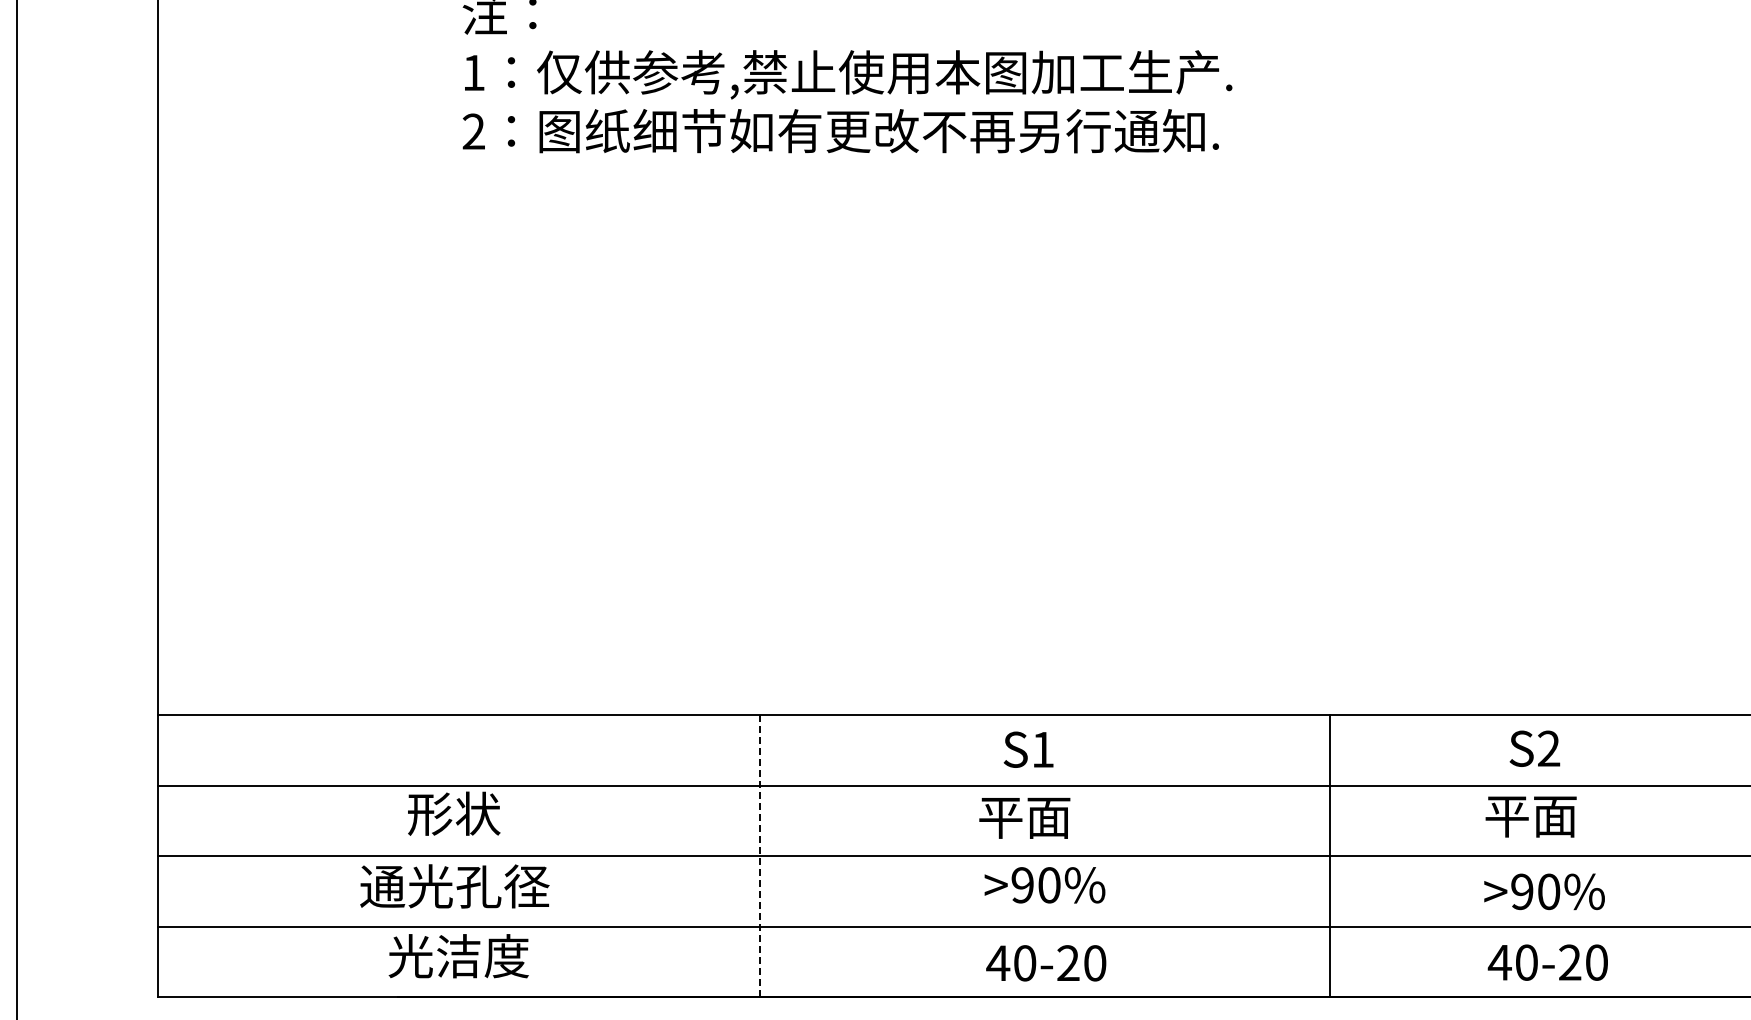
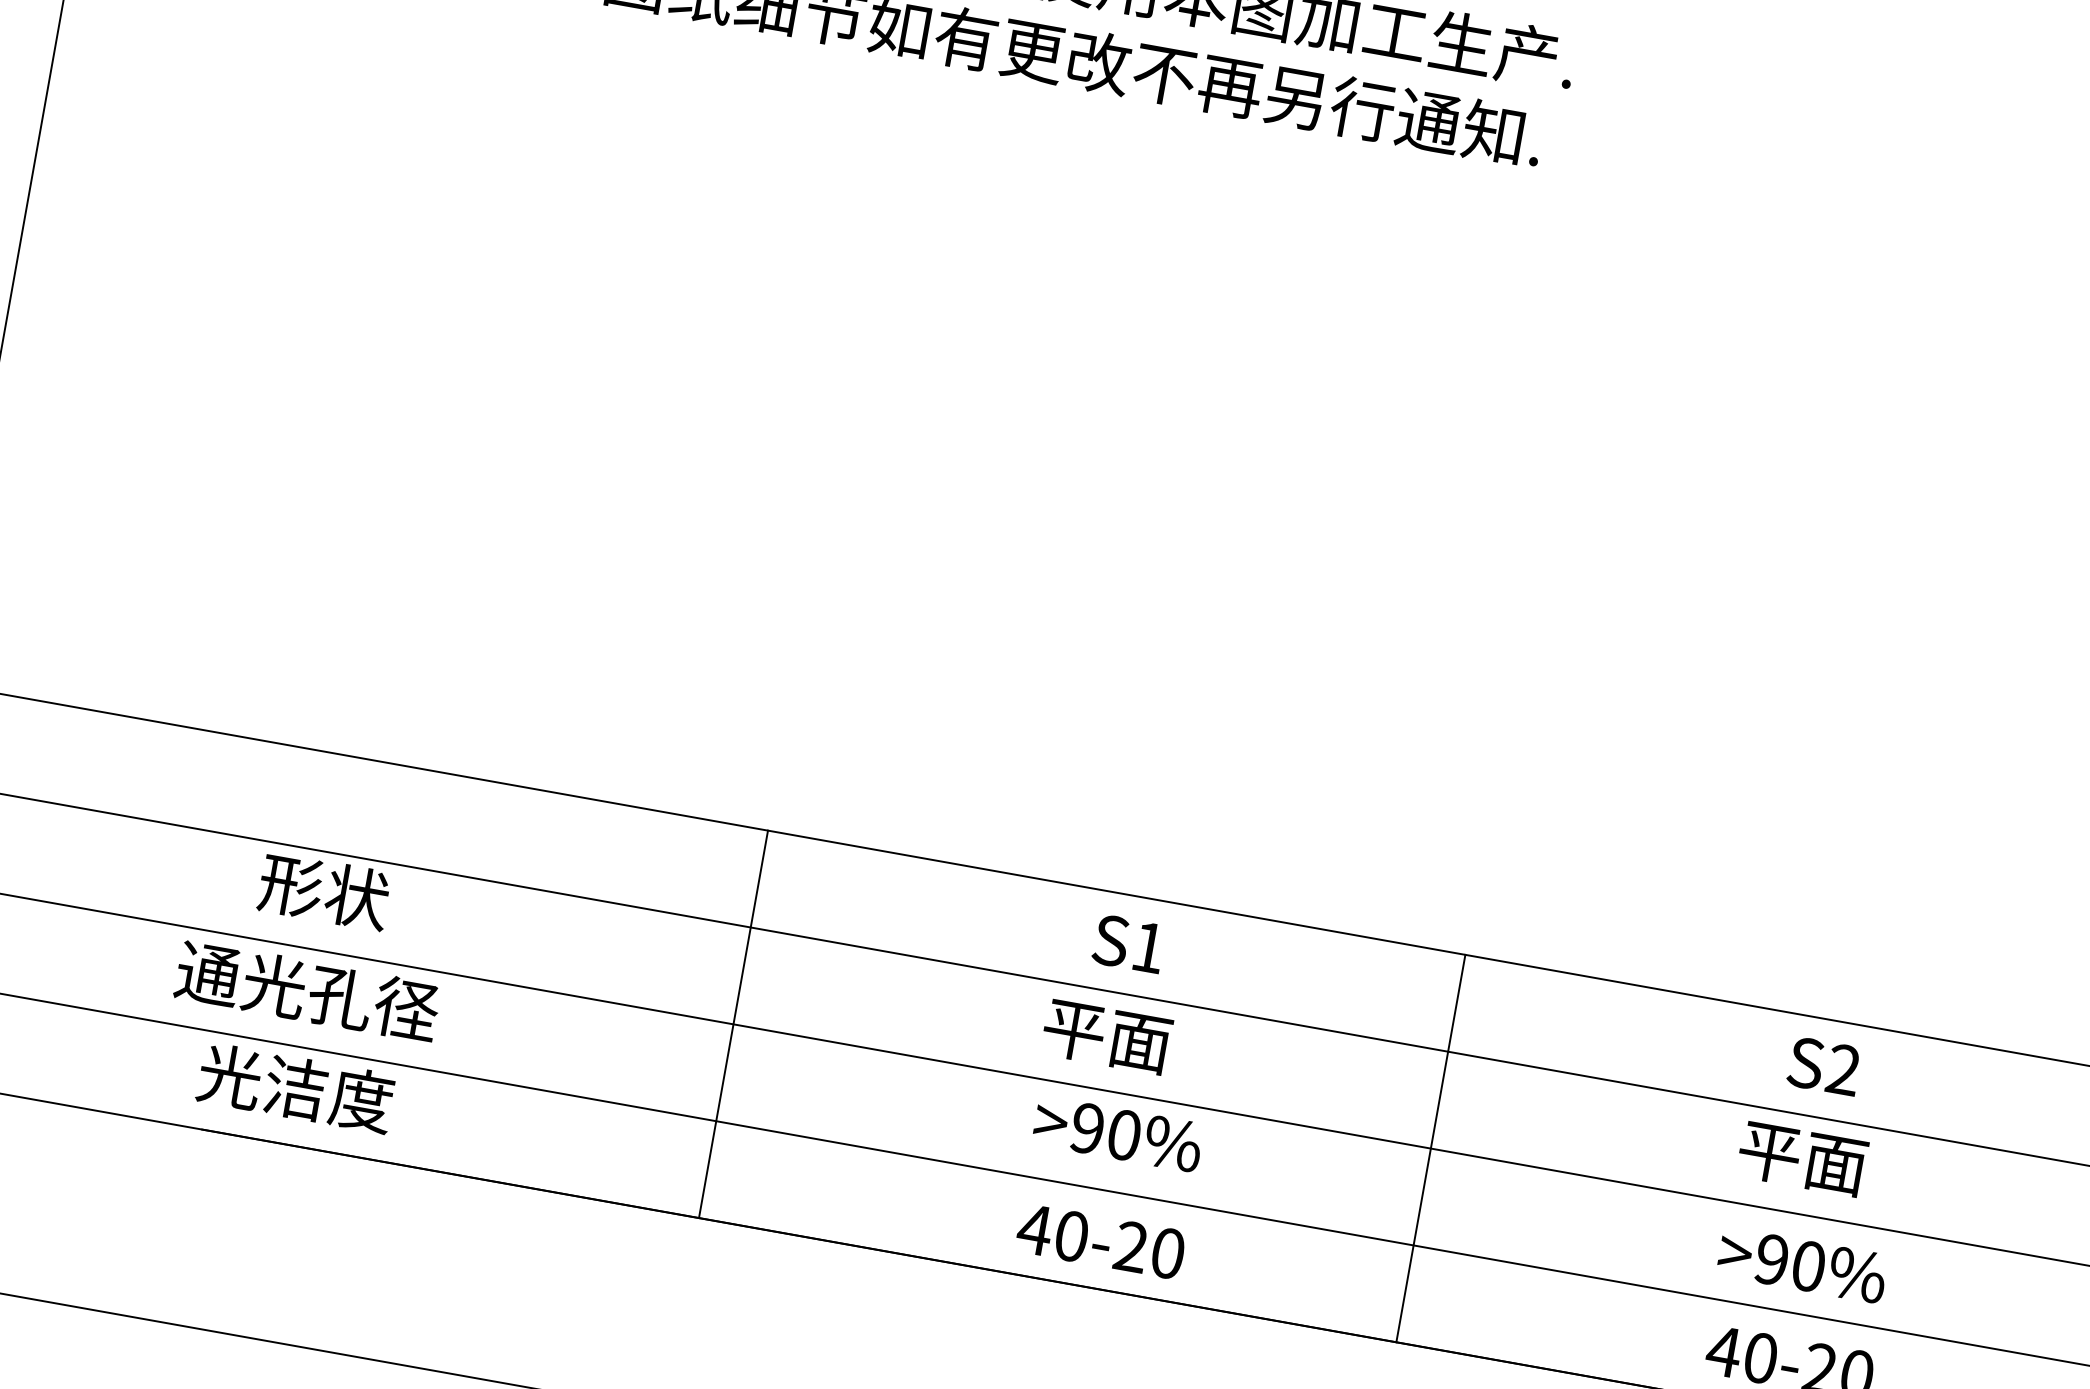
line: (759, 856) -> (733, 1024), dashed -> solid
line: (1329, 856) -> (1430, 1149), moved

